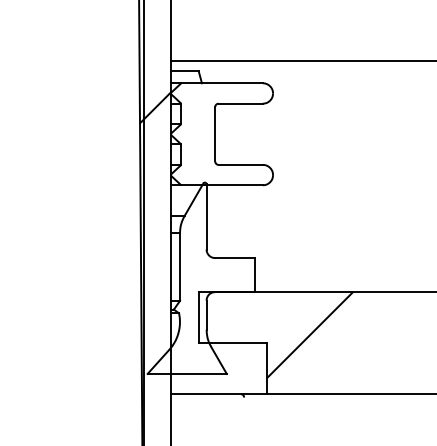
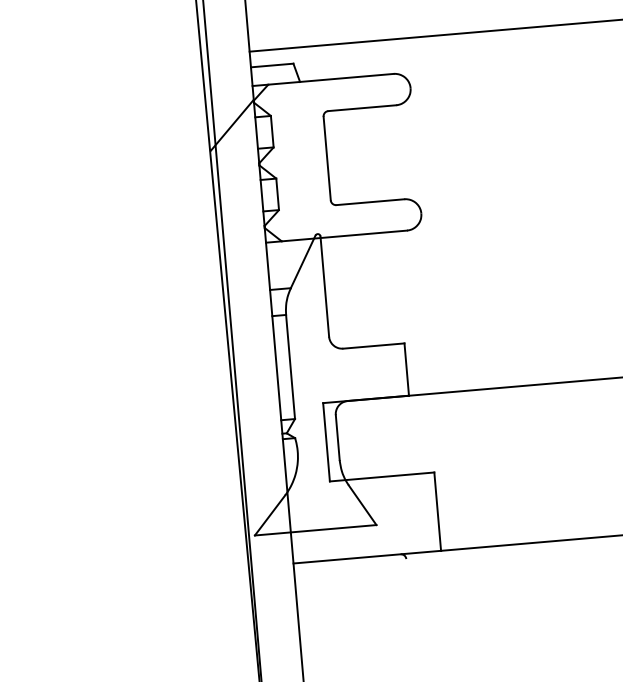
hatch: (310, 335) -> (499, 455), removed

